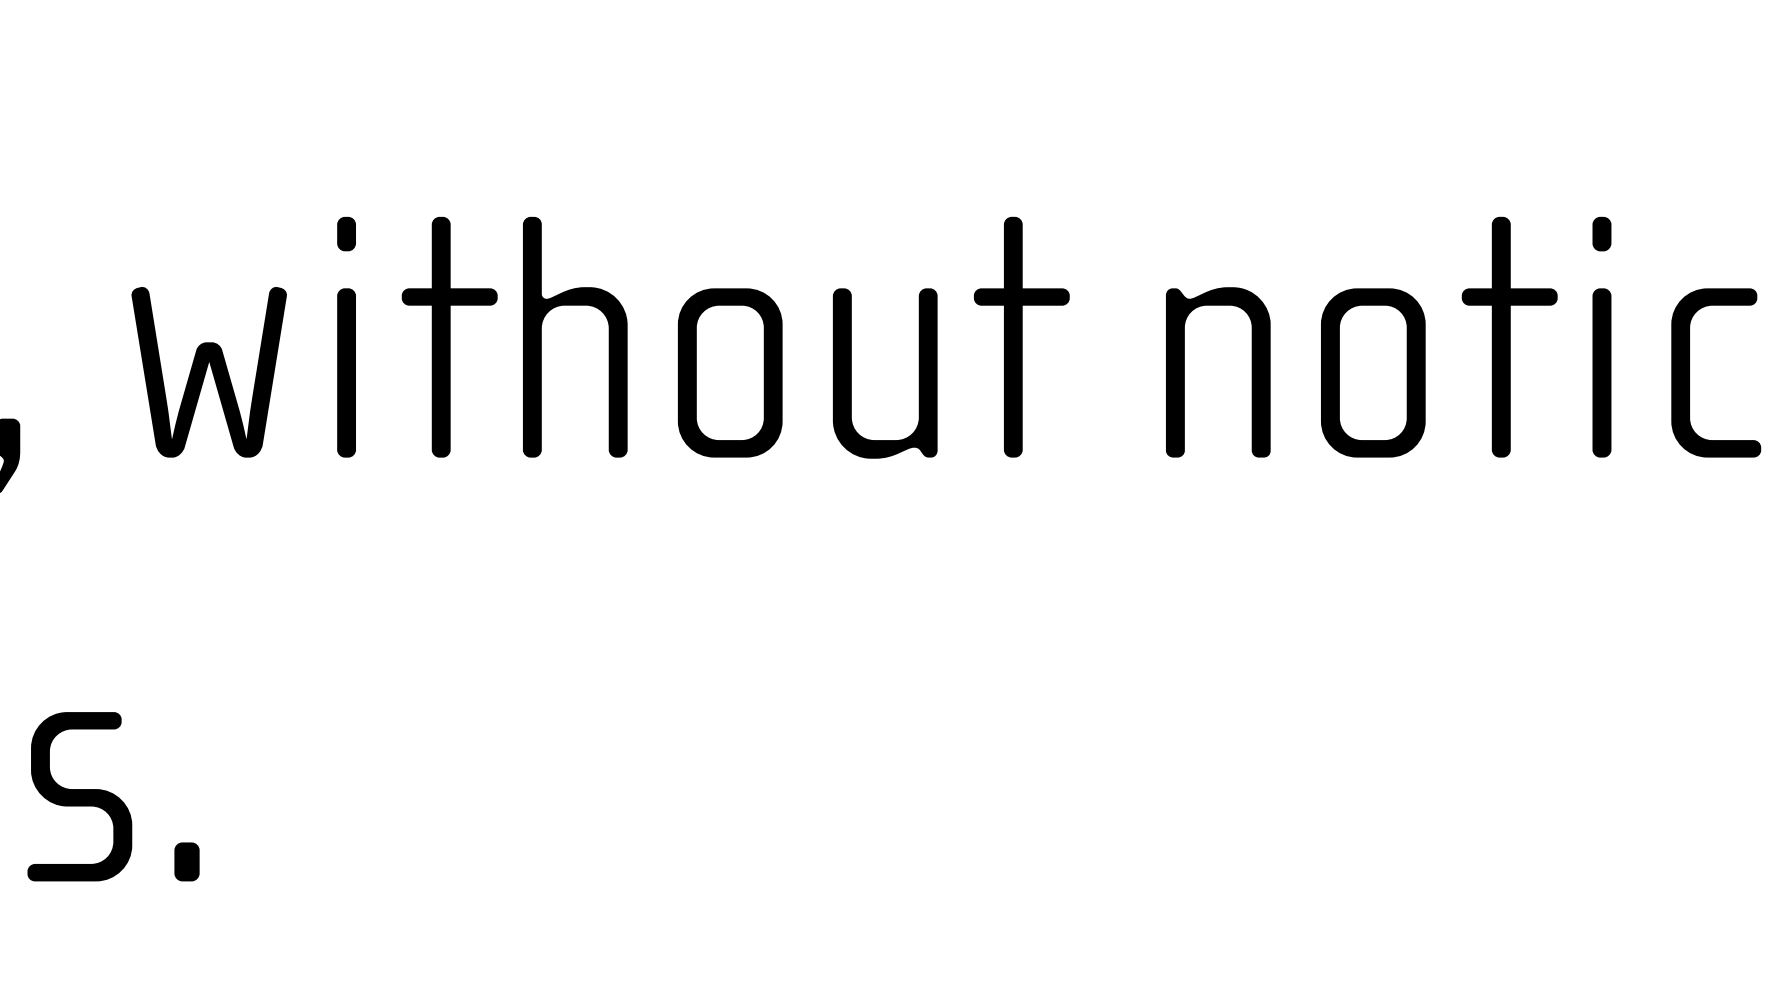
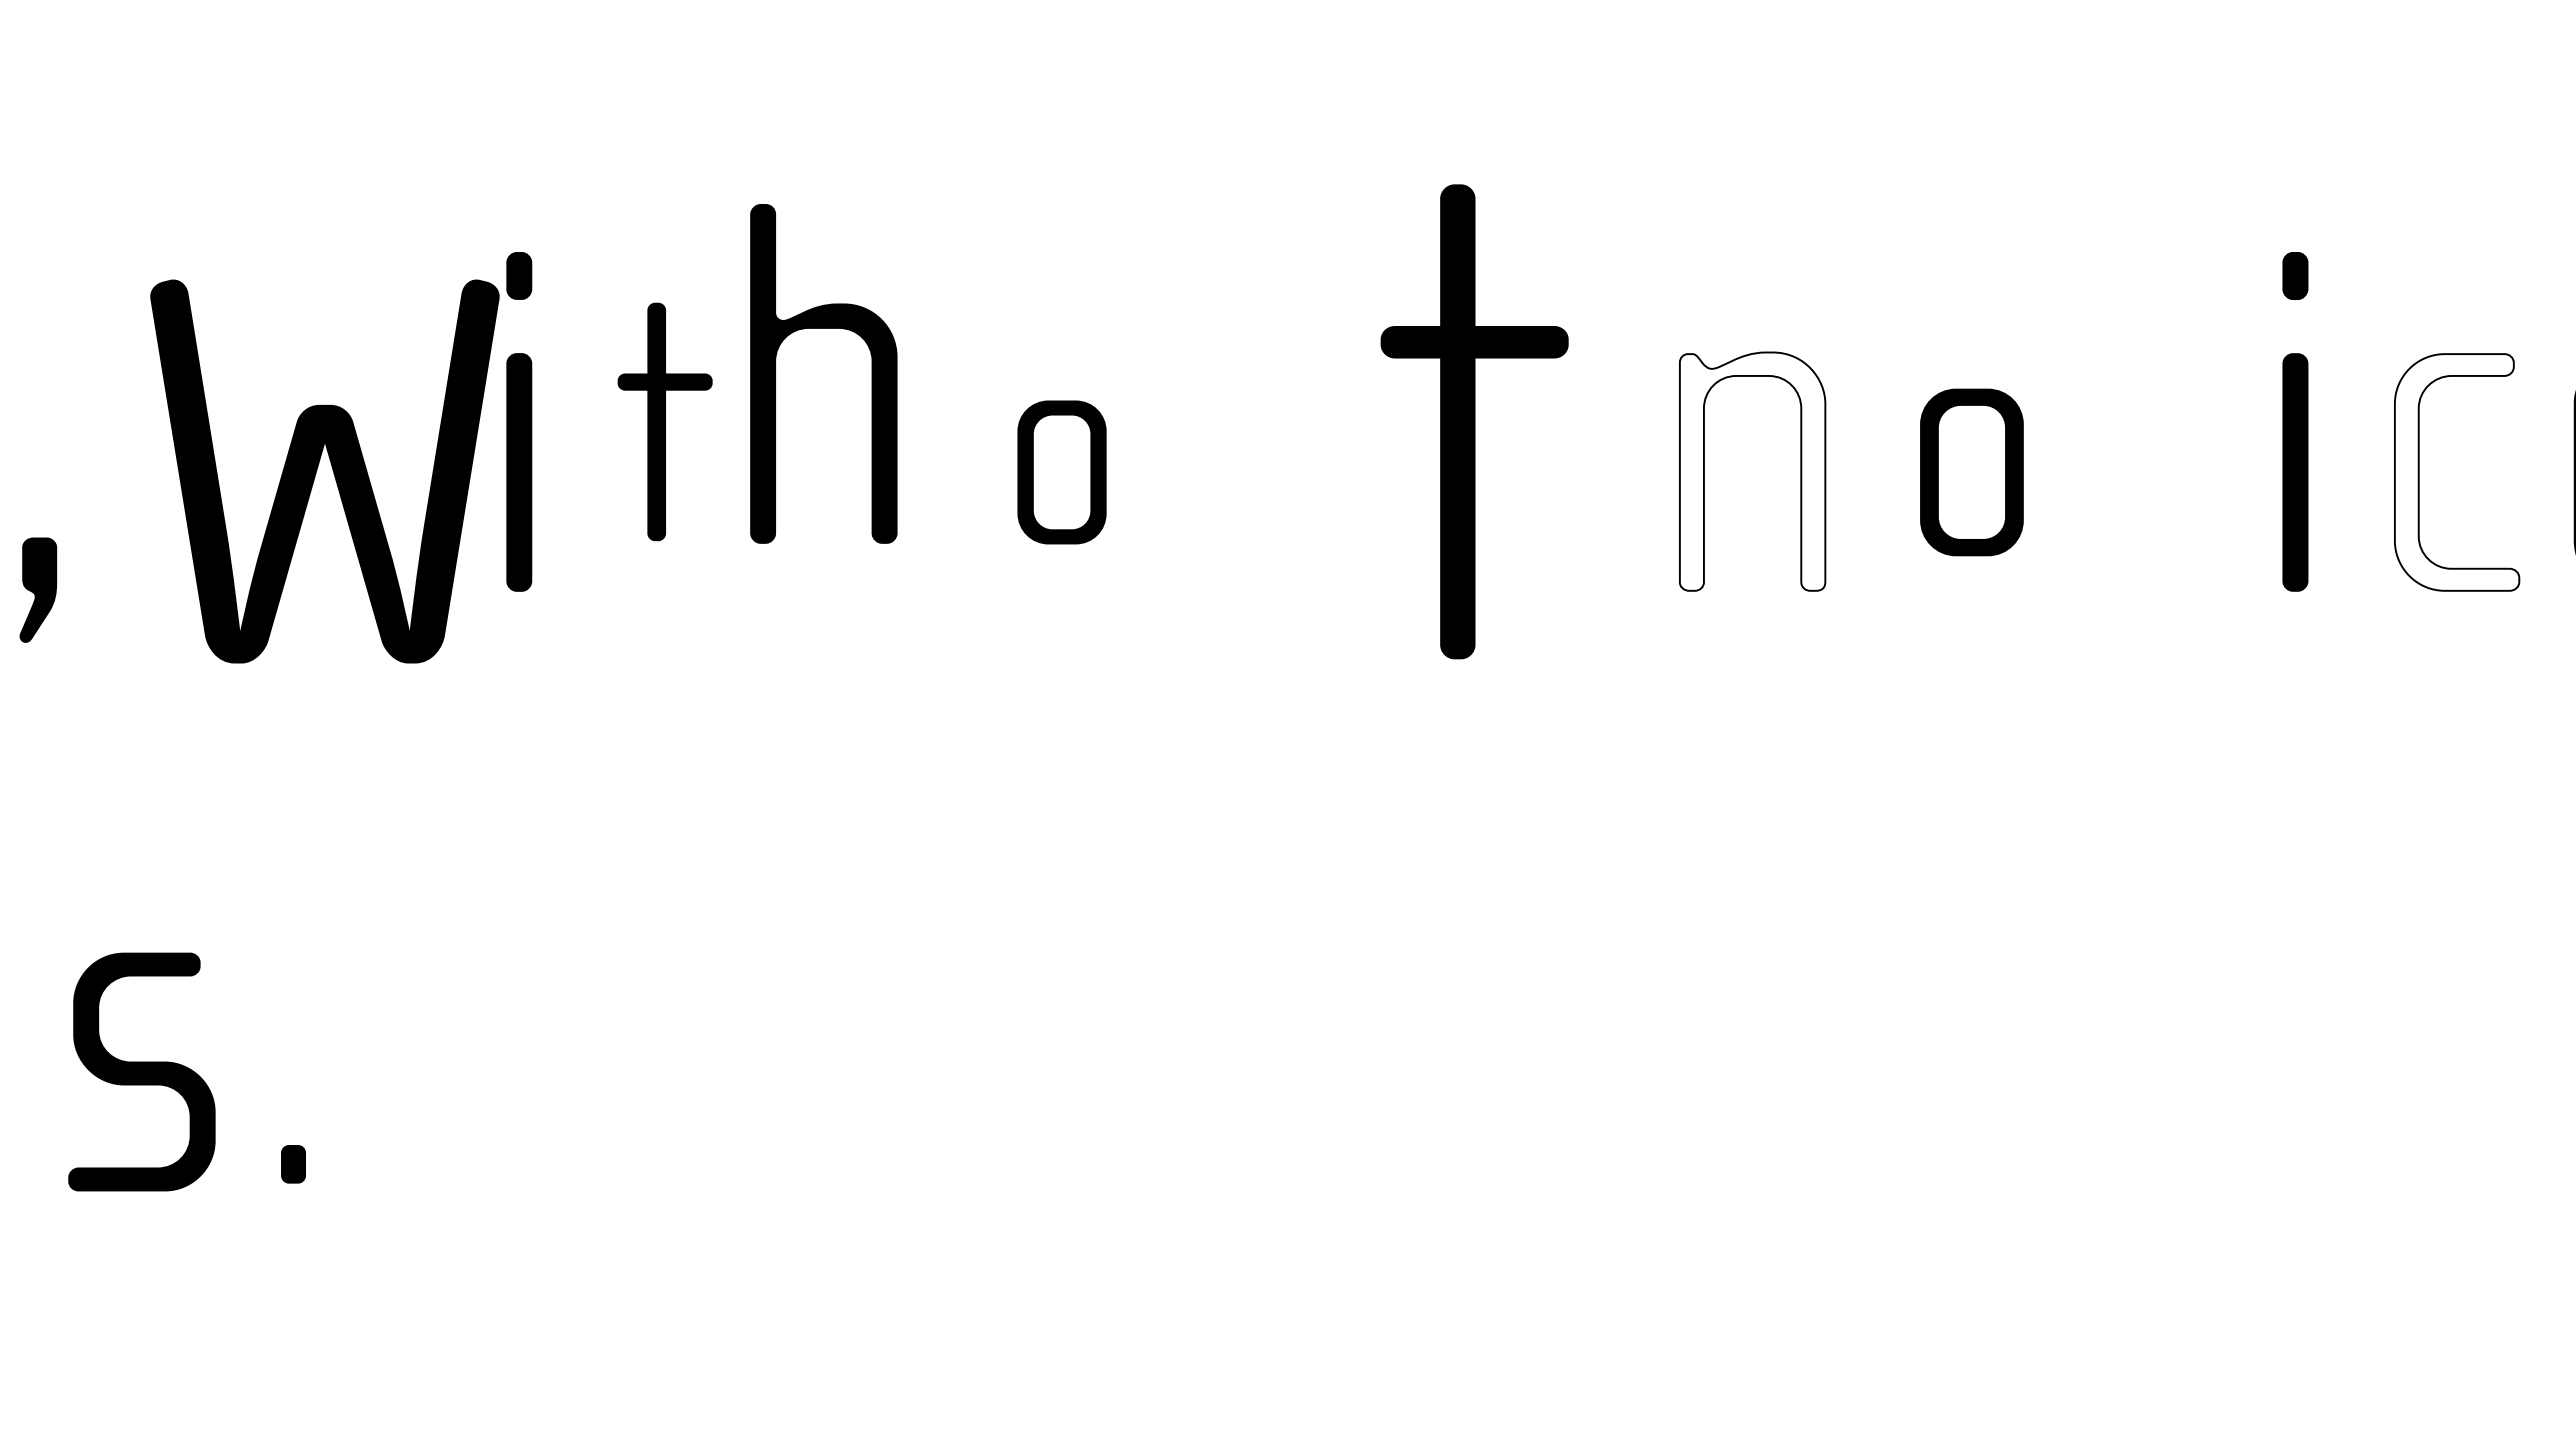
part: (575, 305) -> (823, 328), moved
part: (449, 336) -> (664, 421), size x0.7
part: (1021, 336) -> (1474, 421), size x1.4
part: (1509, 336) -> (2164, 421), removed
part: (208, 372) -> (324, 471), size x1.6
part: (729, 372) -> (1061, 472), size x0.6
fill: (1218, 372) -> (1752, 471), removed
part: (1373, 372) -> (1971, 472), size x0.7
fill: (1715, 372) -> (2456, 472), removed
part: (851, 373) -> (1233, 473), removed
part: (186, 862) -> (293, 1164), size x0.7

